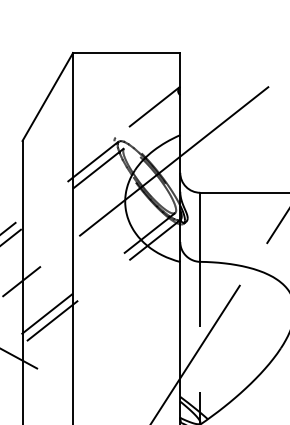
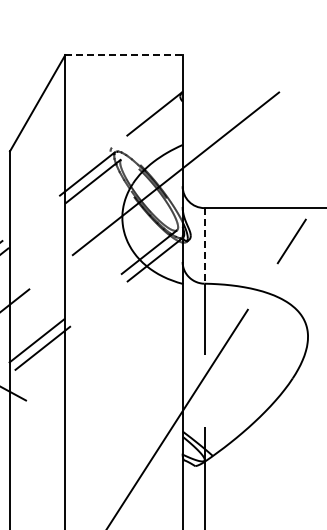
line: (126, 53) -> (123, 55), solid -> dashed
line: (200, 226) -> (204, 245), solid -> dashed

